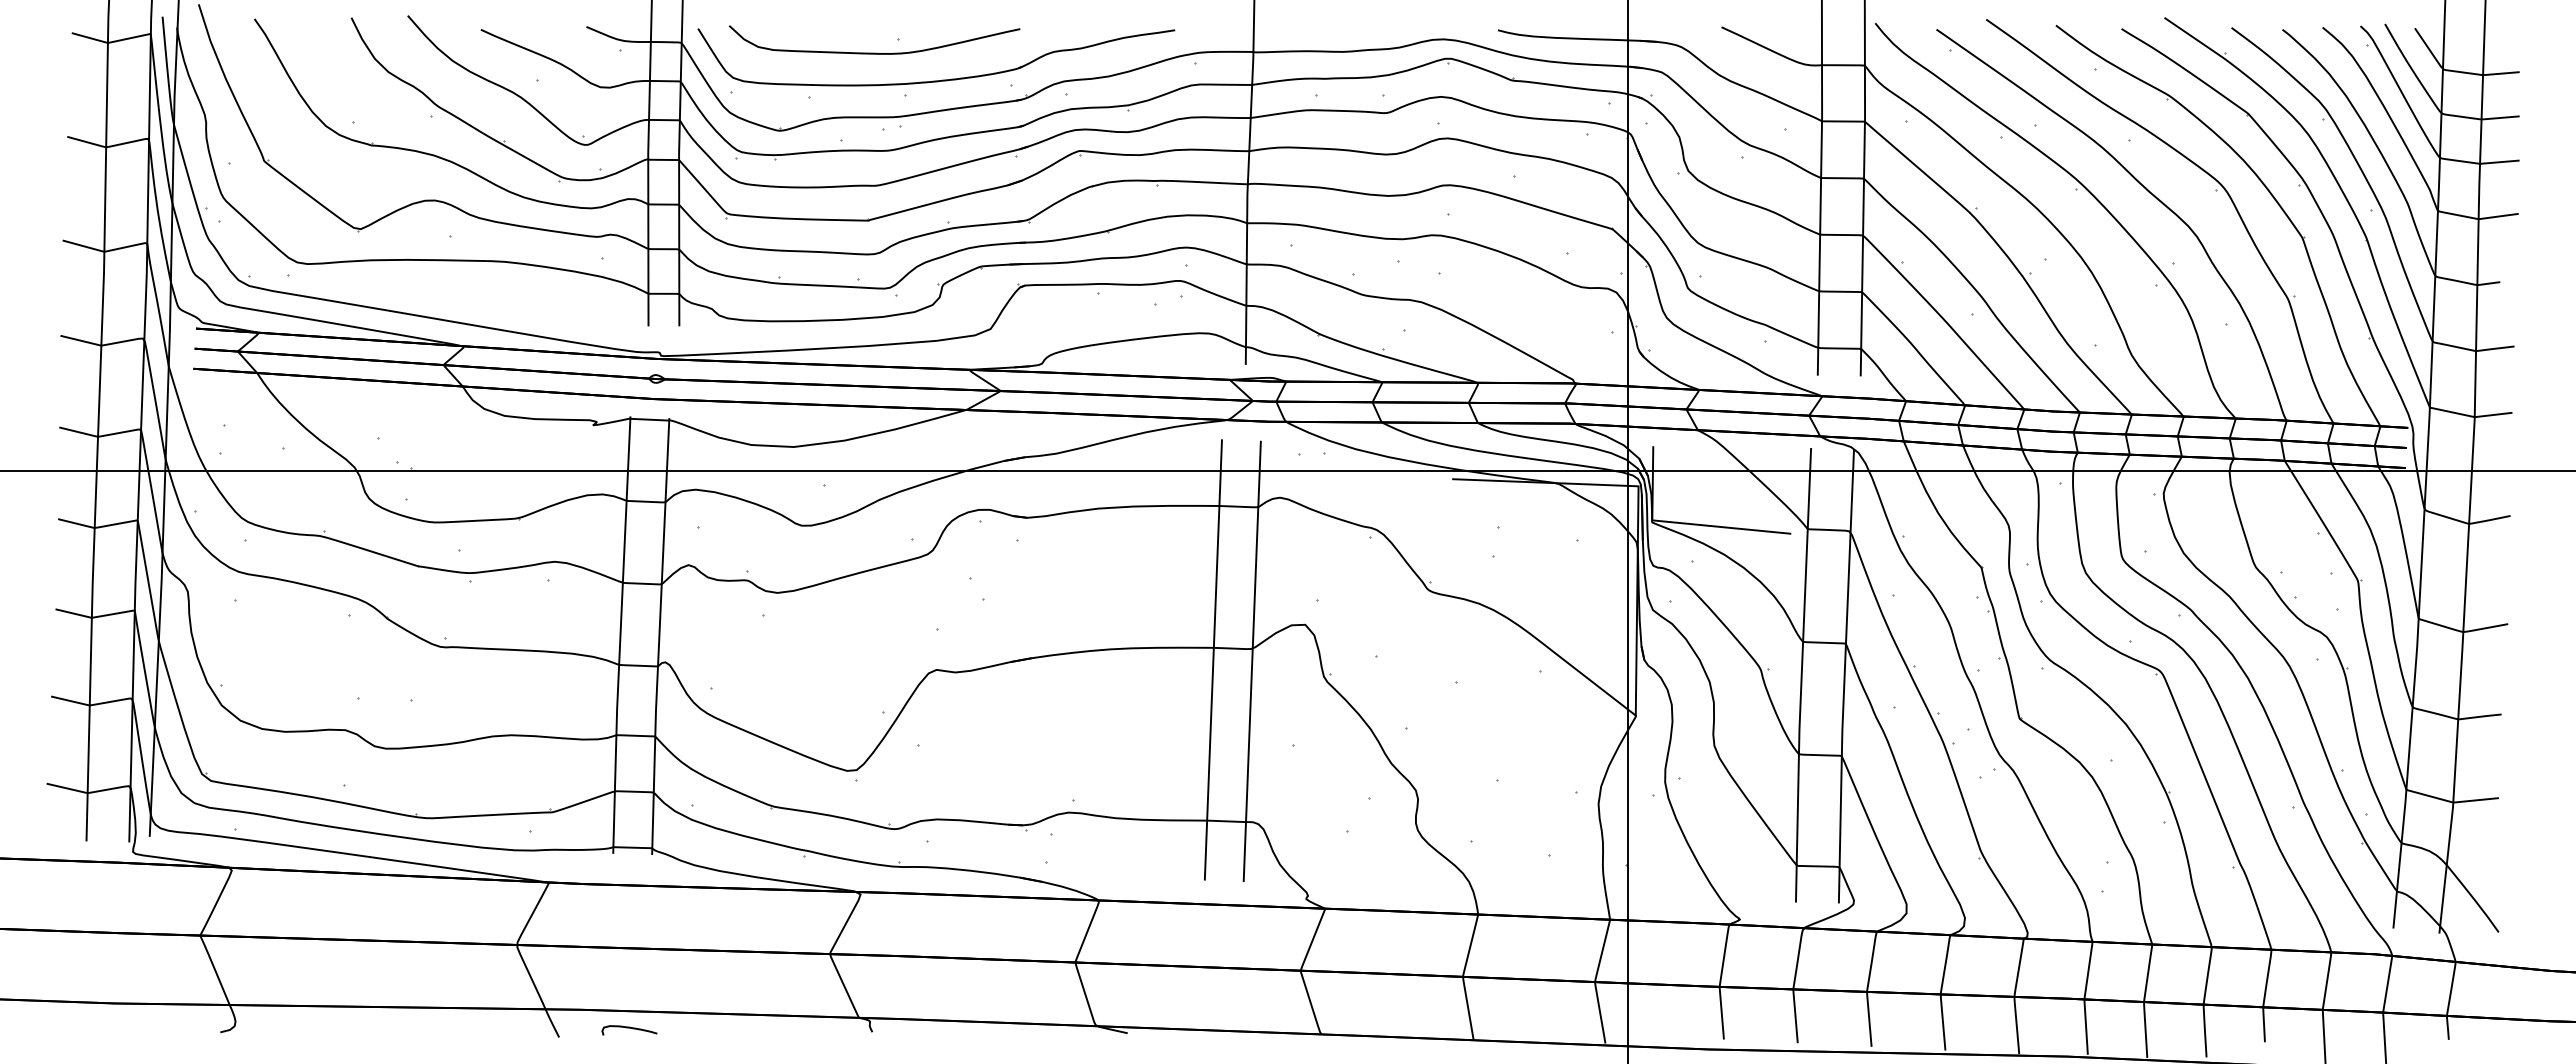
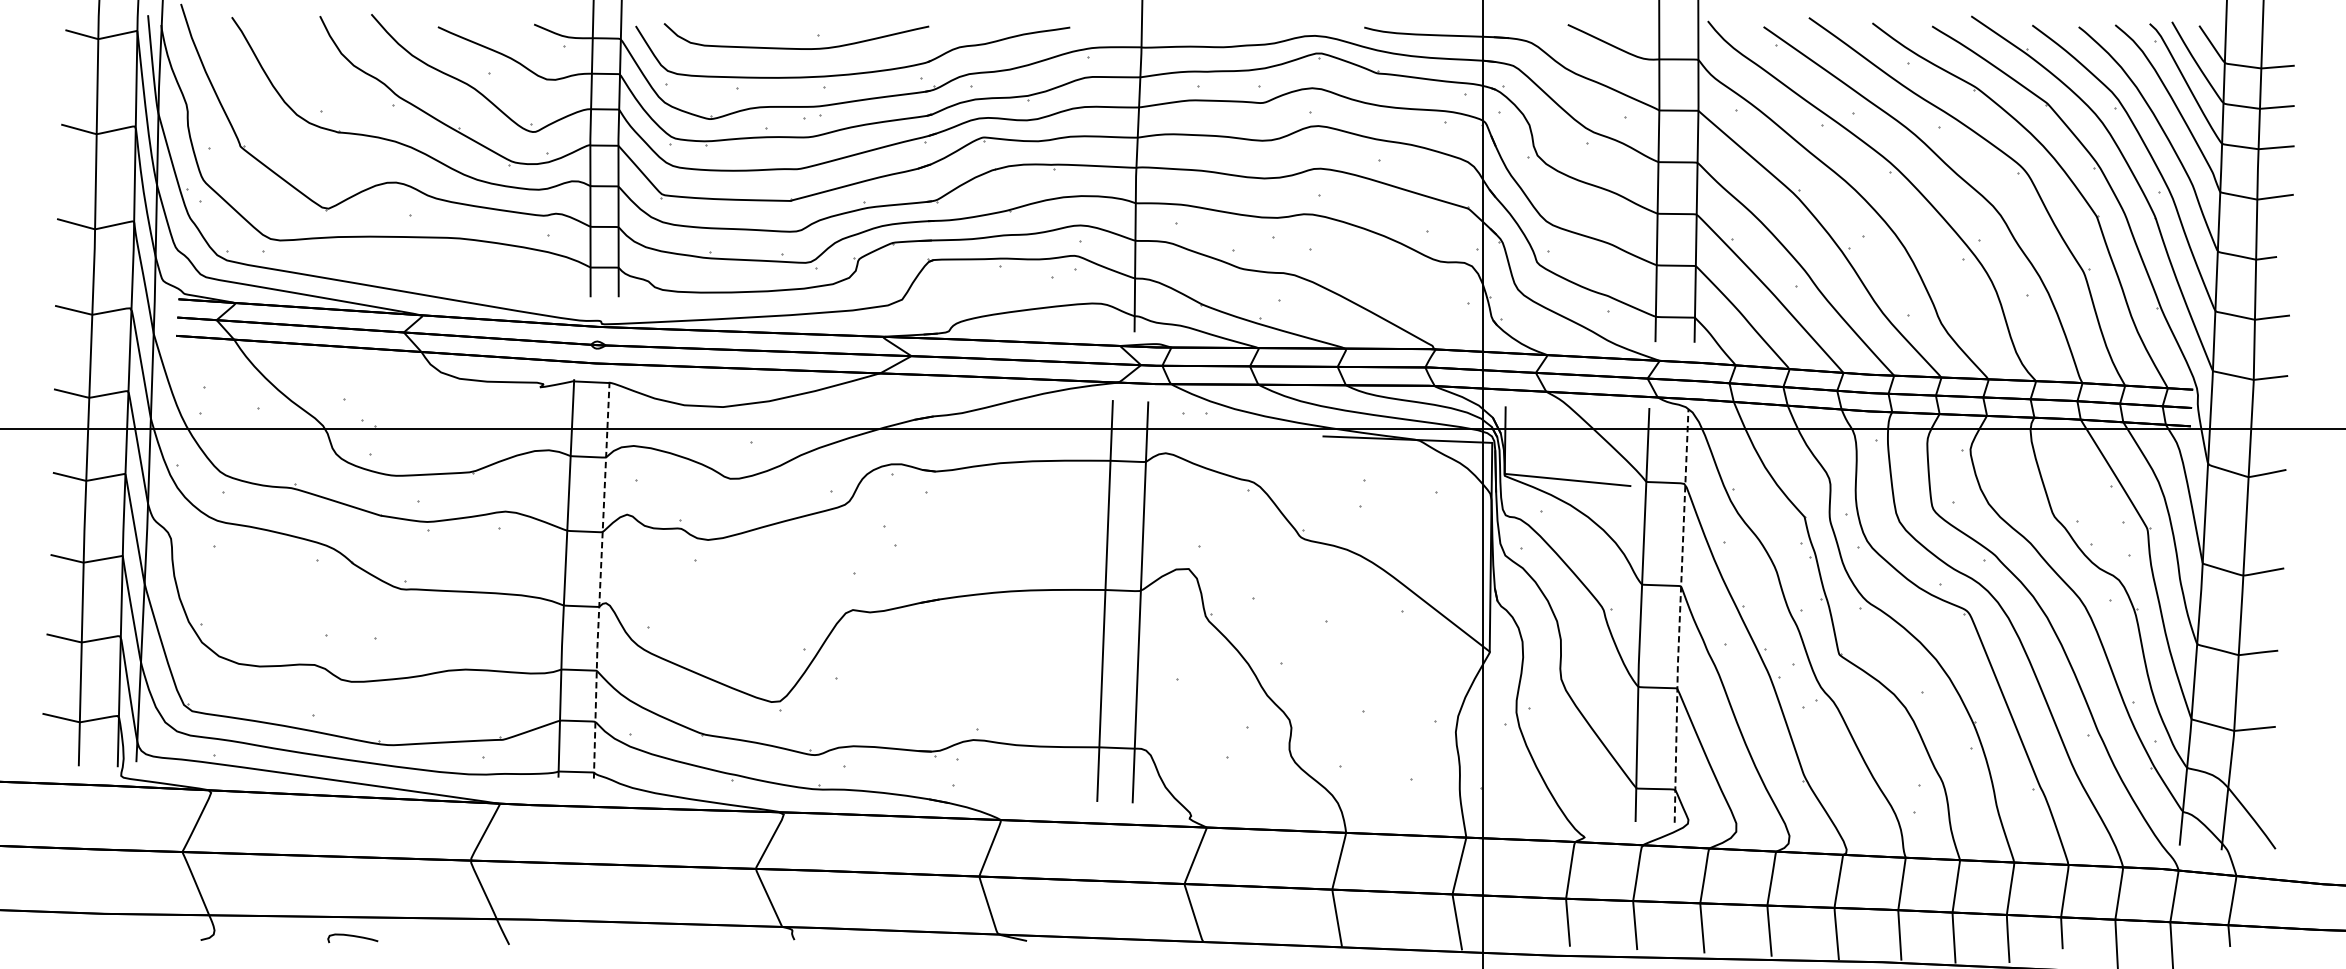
line: (659, 636) -> (600, 579), solid -> dashed
line: (1844, 677) -> (1679, 617), solid -> dashed
curve: (629, 1028) -> (352, 936), moved

